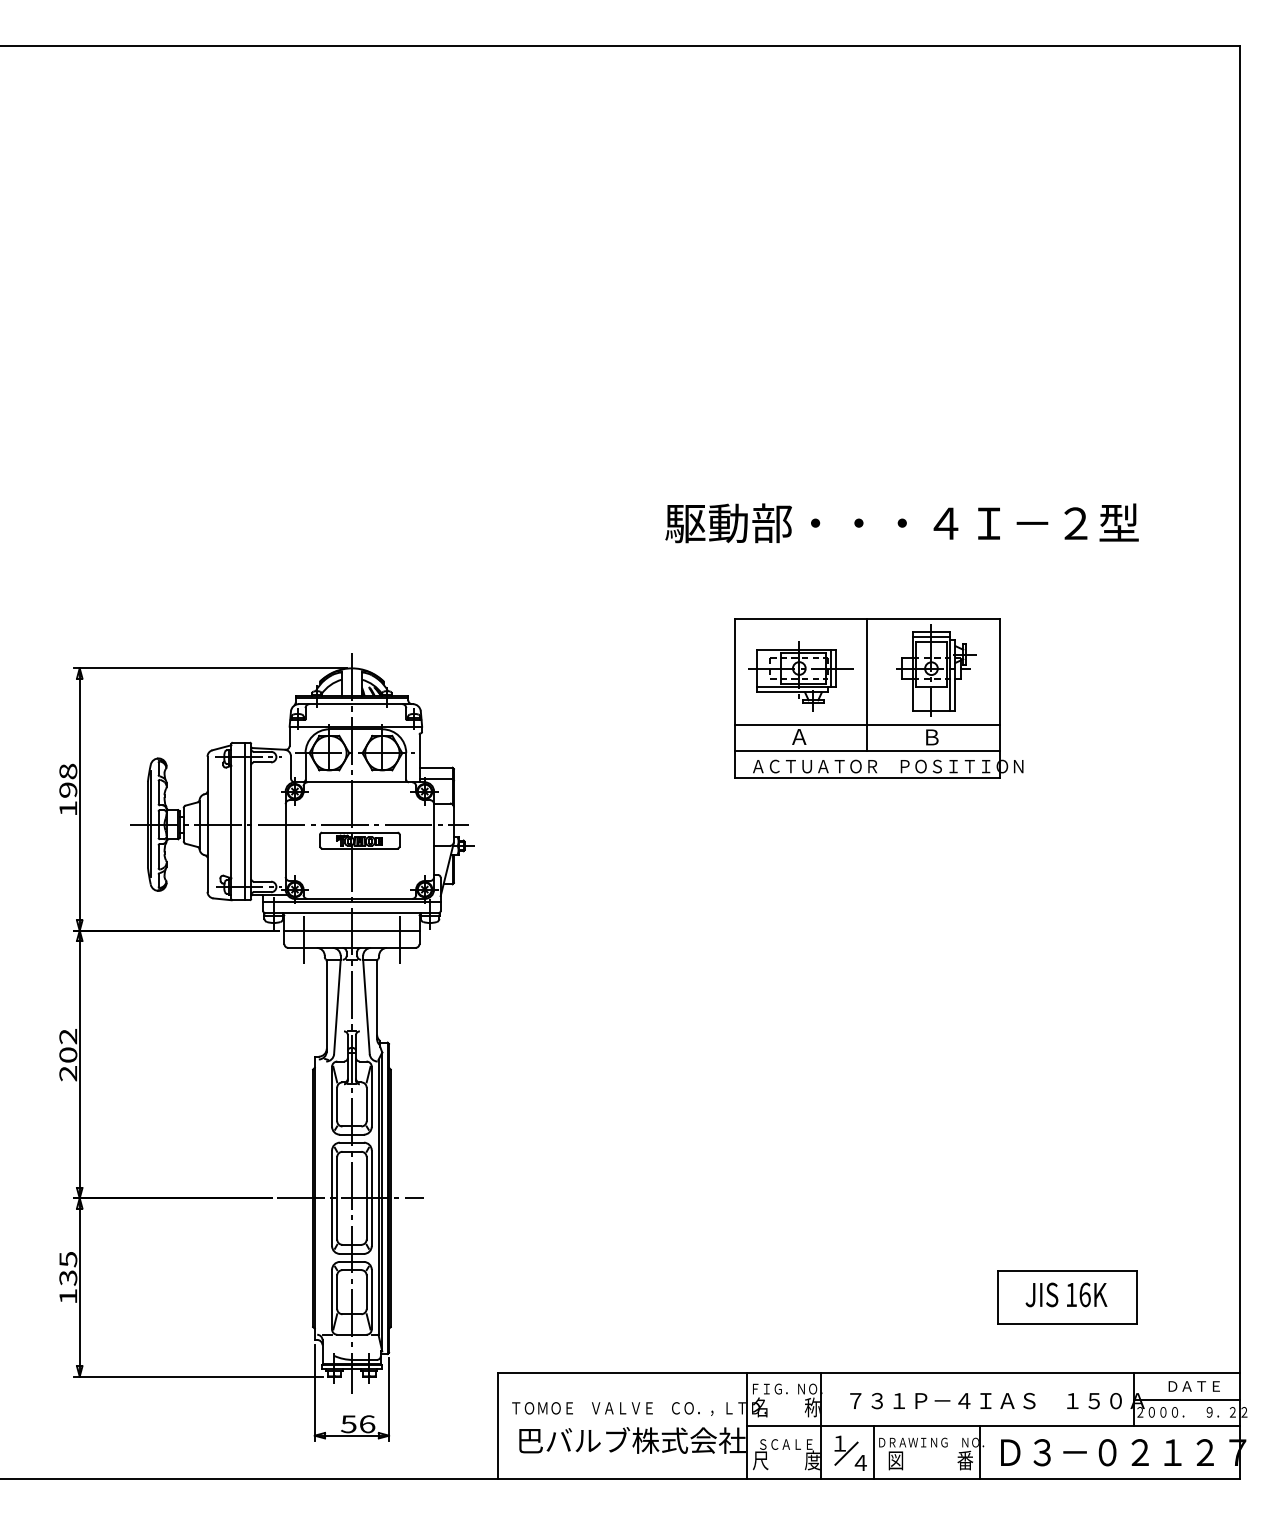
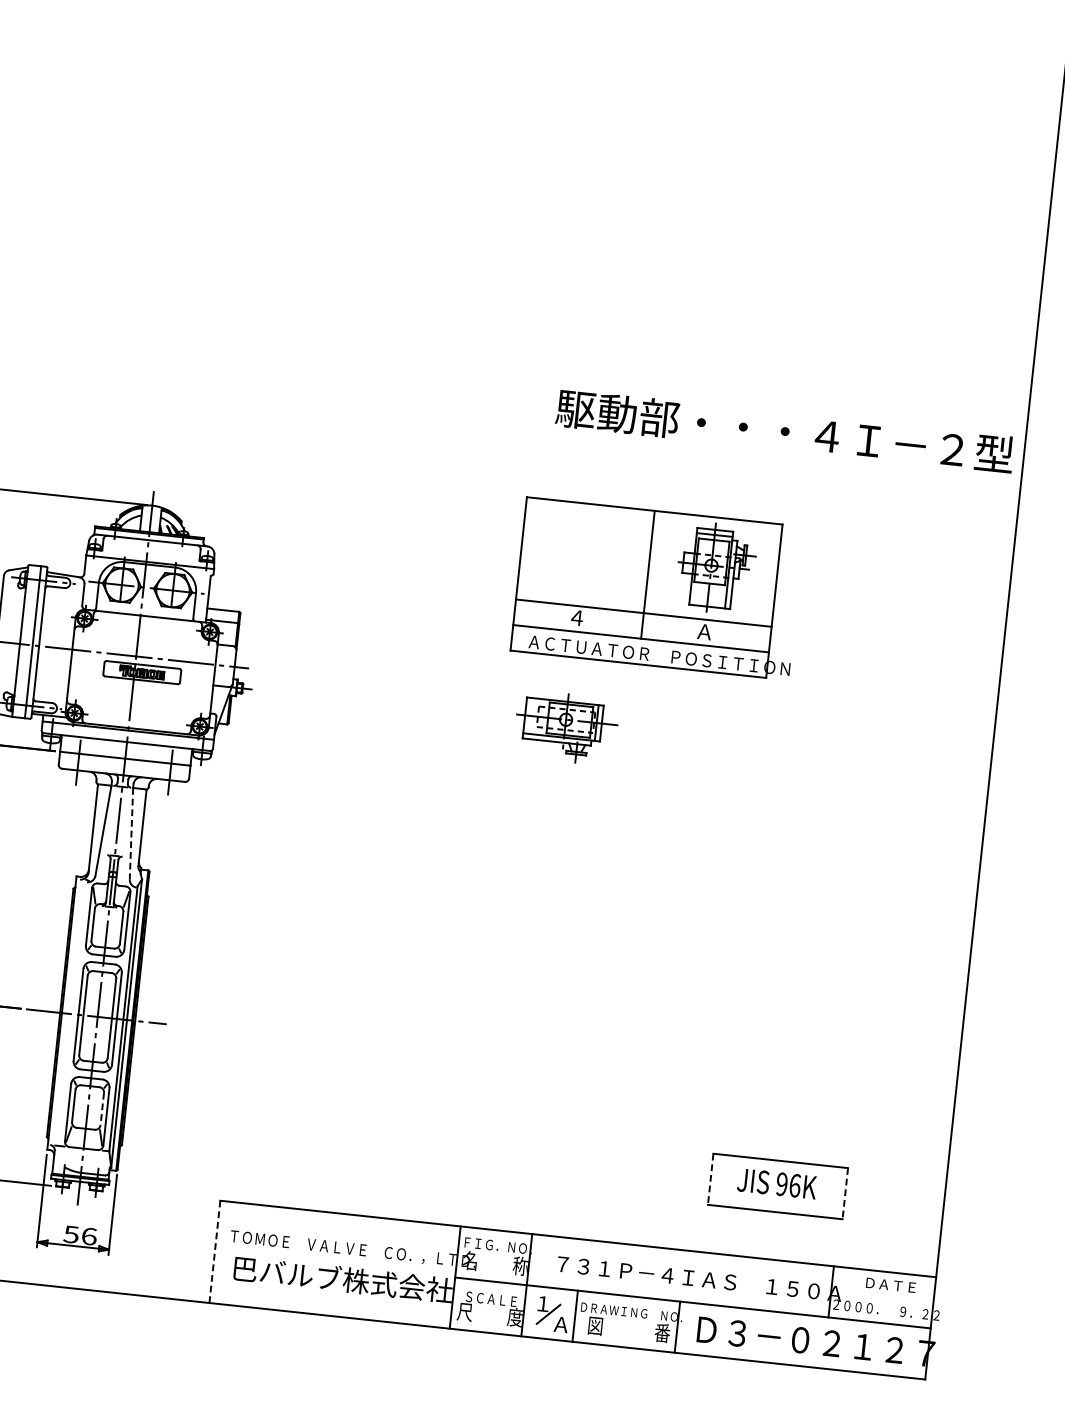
text: (901, 523) -> (784, 431), moved
part: (800, 676) -> (566, 727), moved
text: (799, 736) -> (577, 617), Ａ -> ４
text: (931, 737) -> (704, 632), Ｂ -> Ａ
line: (366, 1007) -> (131, 834), solid -> dashed
line: (366, 1292) -> (102, 1109), solid -> dashed
text: (1071, 1294) -> (782, 1183), 16K -> 96K
line: (997, 1298) -> (710, 1180), solid -> dashed
line: (1137, 1298) -> (845, 1194), solid -> dashed
line: (1186, 1399) -> (882, 1297), removed
line: (497, 1426) -> (214, 1252), solid -> dashed
text: (860, 1462) -> (561, 1324), ４ -> Ａ

